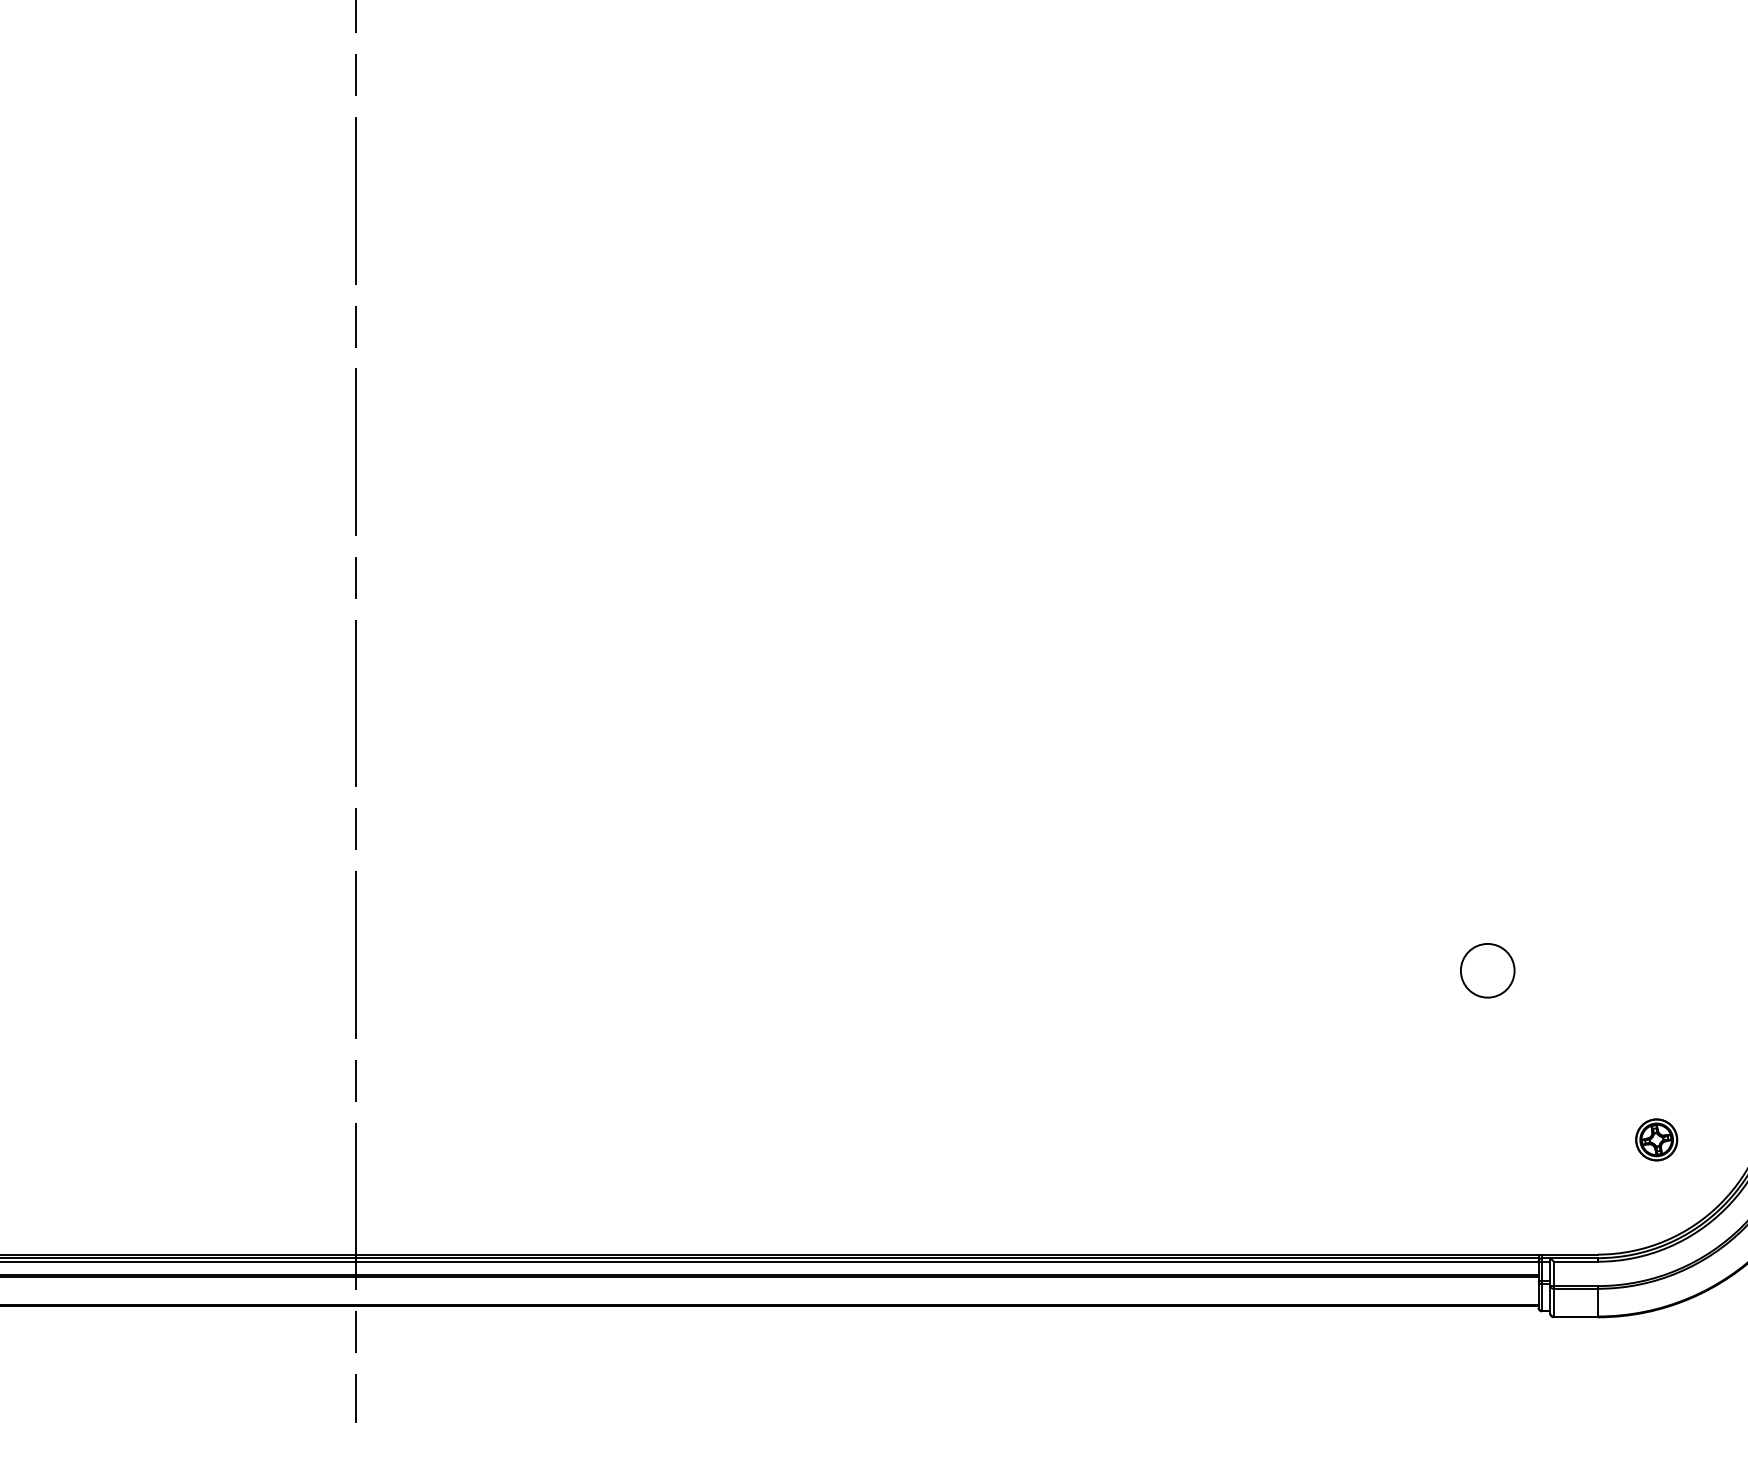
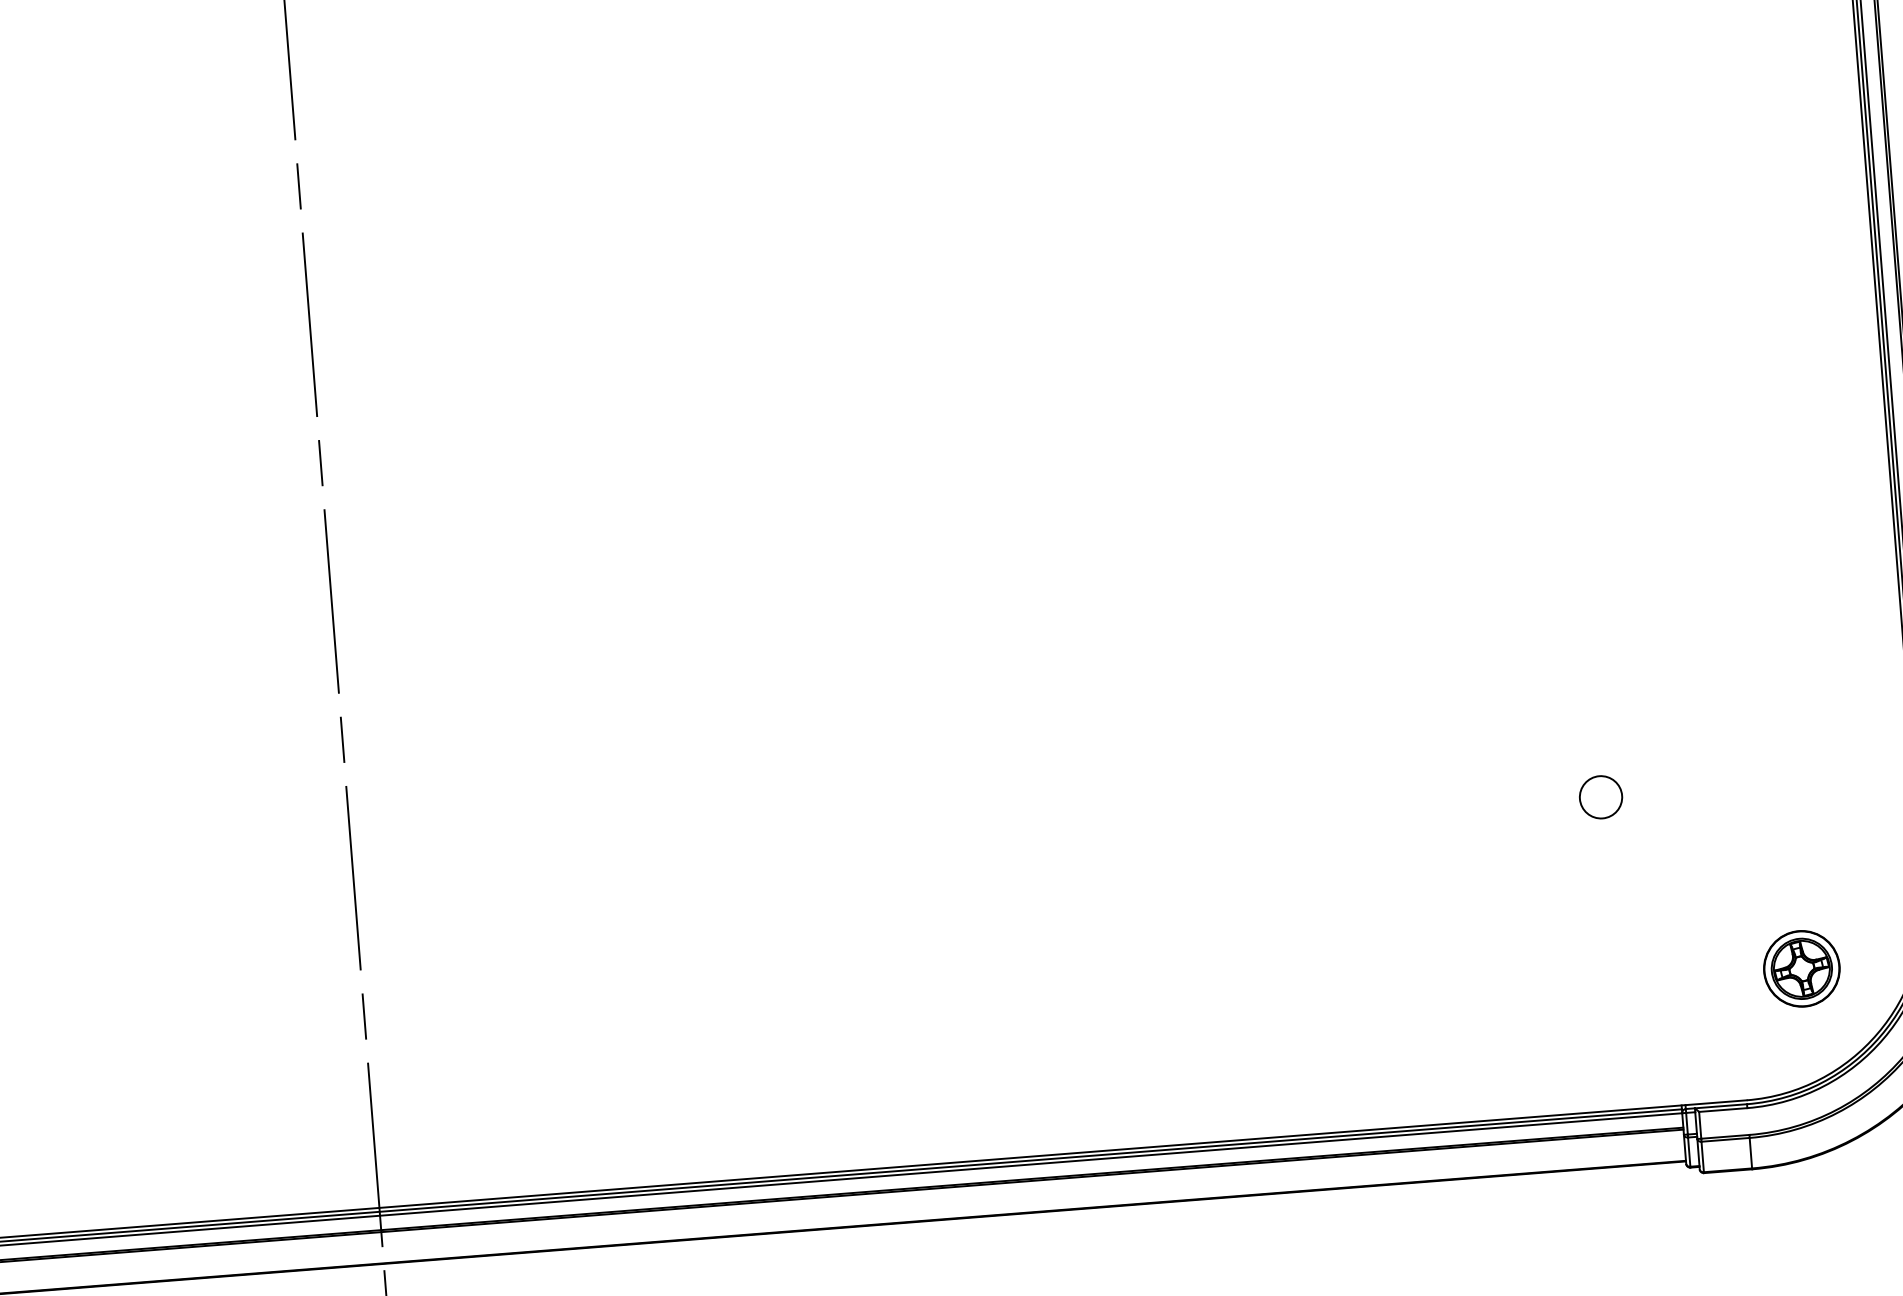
circle: (1487, 970) -> (1600, 797), size x0.71
part: (1656, 1139) -> (1801, 968), size x1.67

